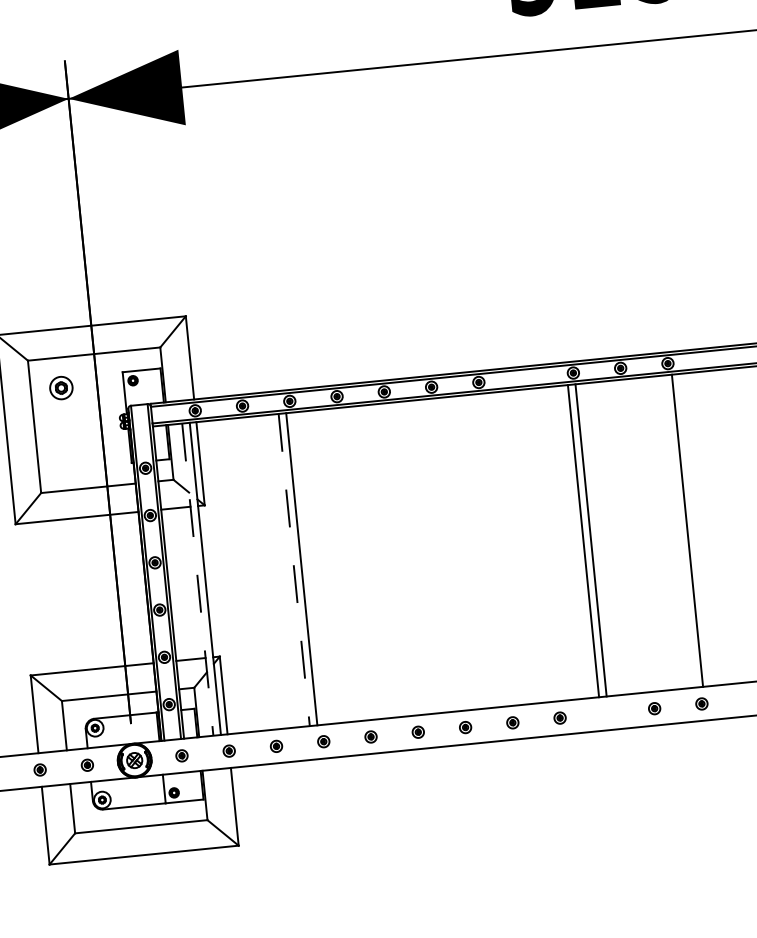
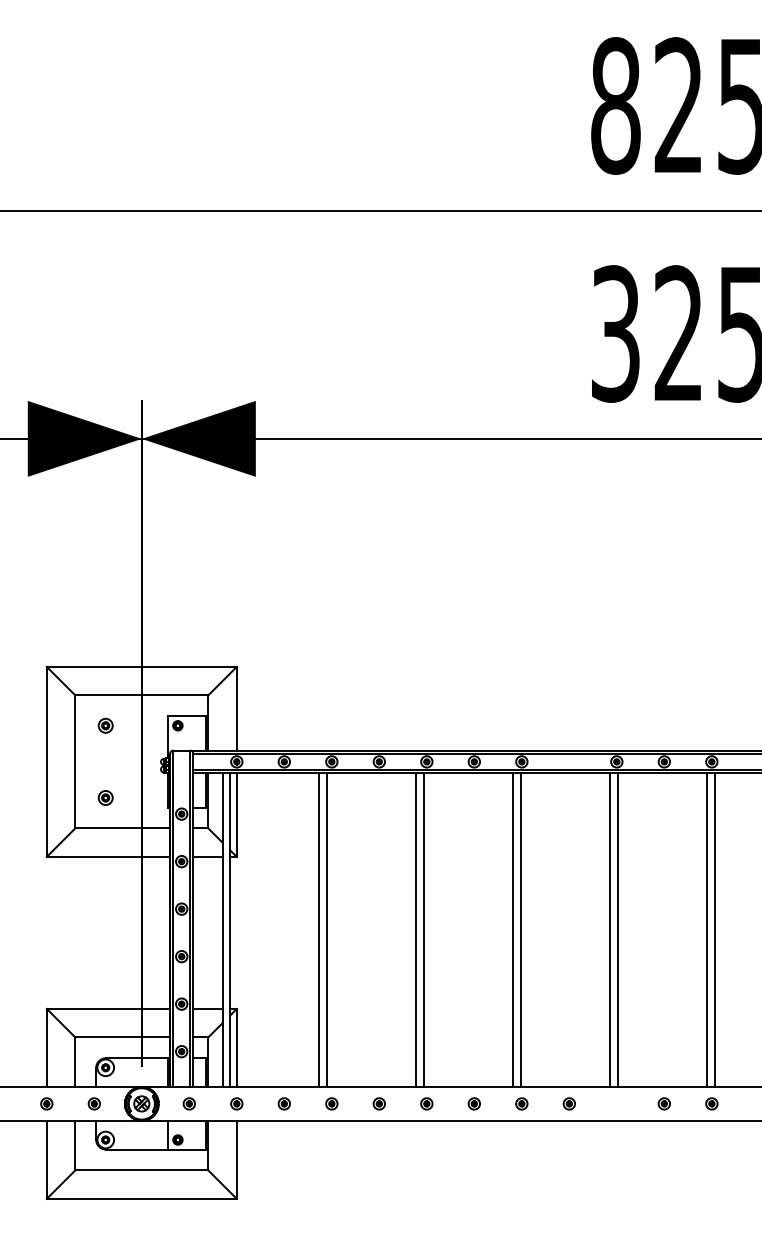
part: (60, 387) -> (105, 725), size x0.62
part: (68, 459) -> (105, 797), added
line: (680, 531) -> (707, 930), added
line: (494, 550) -> (520, 930), added
line: (487, 551) -> (513, 930), added
line: (390, 560) -> (416, 930), added
line: (397, 560) -> (423, 930), added
line: (294, 570) -> (319, 930), dashed -> solid
line: (197, 580) -> (222, 930), dashed -> solid

